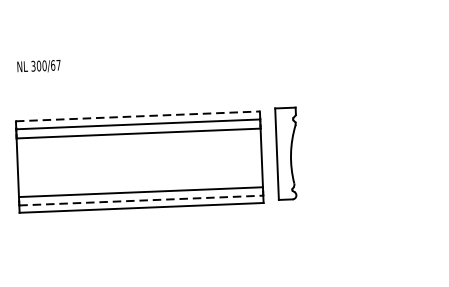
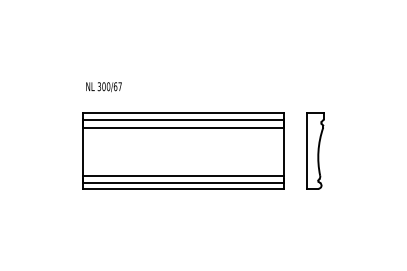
text: (38, 67) -> (103, 87), moved
line: (137, 116) -> (183, 113), dashed -> solid
part: (287, 153) -> (315, 150), moved
line: (141, 200) -> (183, 182), dashed -> solid

